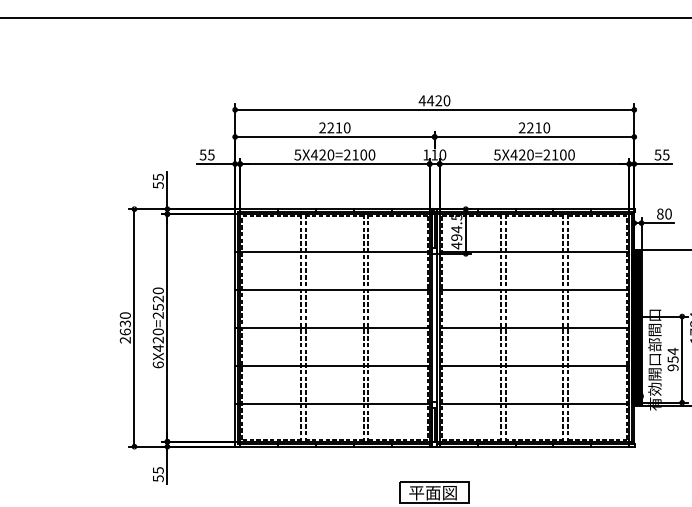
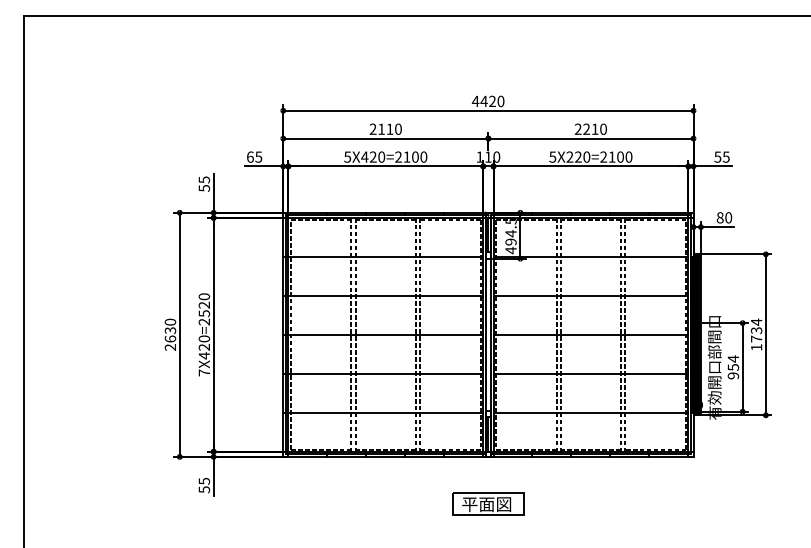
text: (330, 127) -> (381, 128), 2210 -> 2110
text: (202, 154) -> (249, 156), 55 -> 65
text: (513, 154) -> (569, 156), 5X420=2100 -> 5X220=2100
text: (158, 364) -> (204, 372), 6X420=2520 -> 7X420=2520

